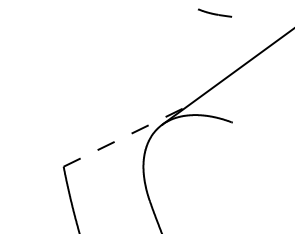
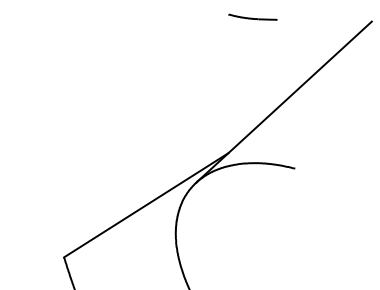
line: (125, 136) -> (146, 205), dashed -> solid

